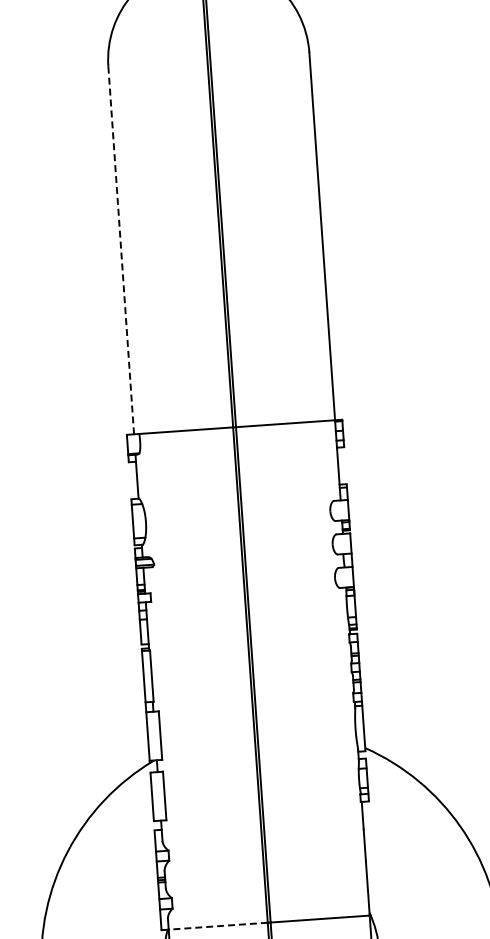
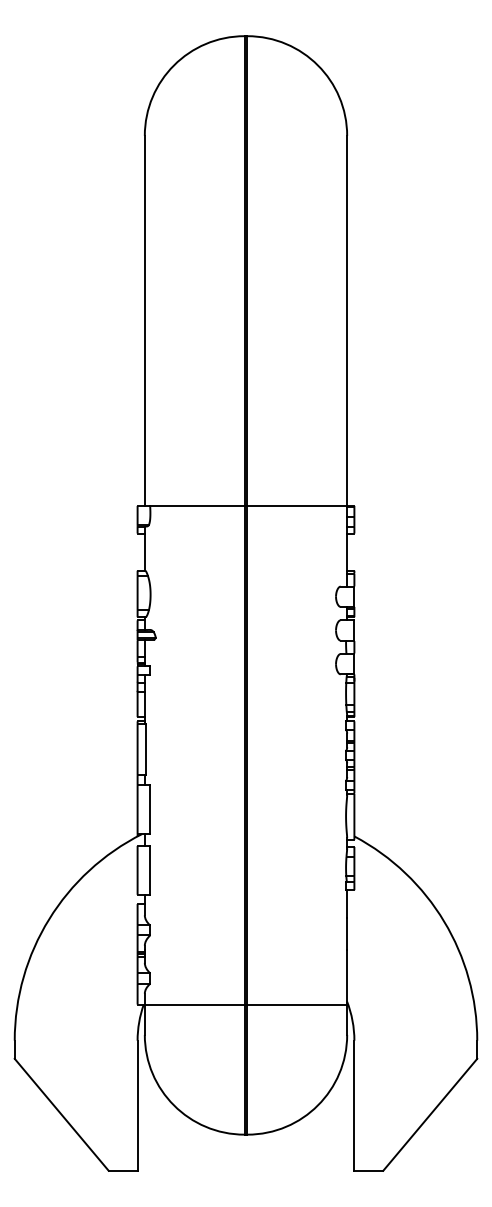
line: (120, 251) -> (144, 321), dashed -> solid
line: (218, 926) -> (194, 1004), dashed -> solid

